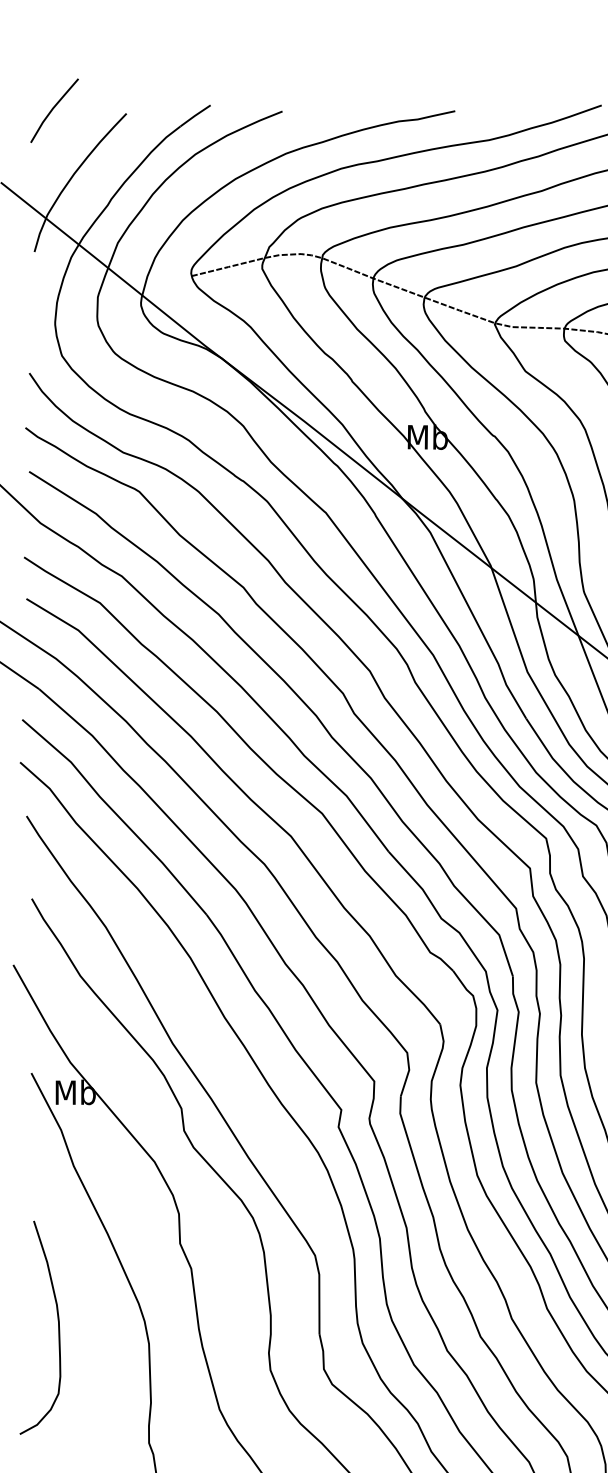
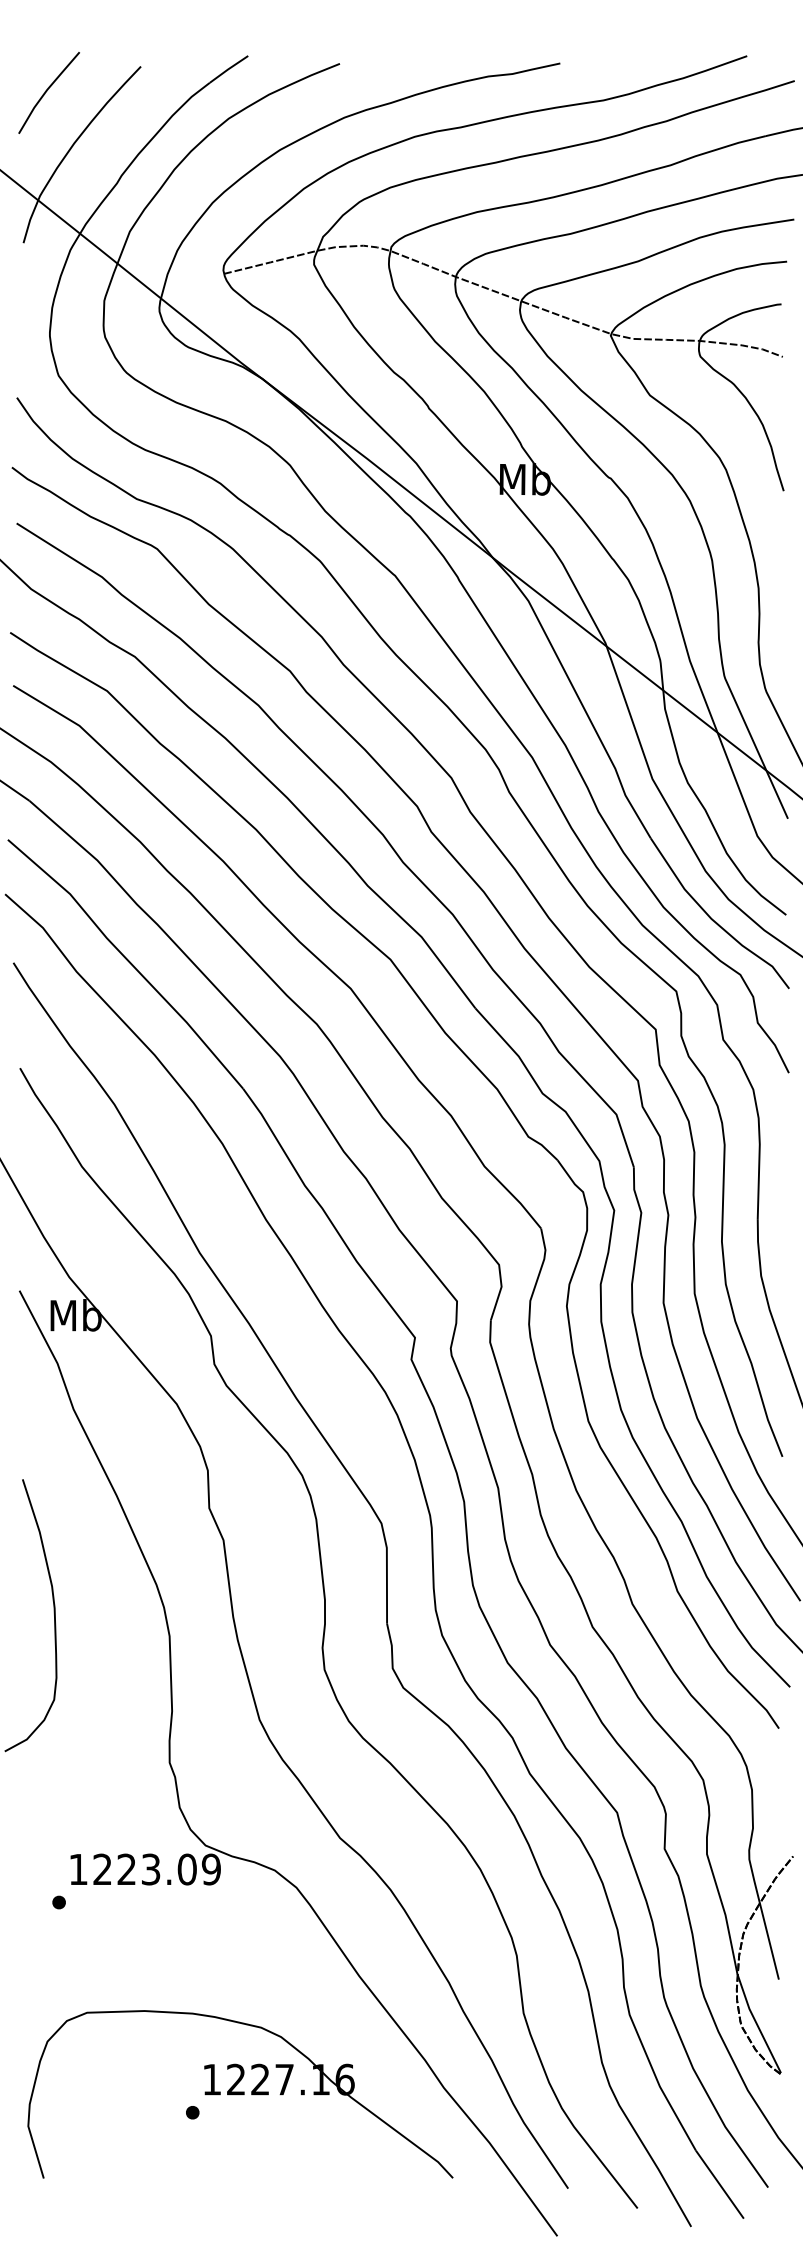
line: (53, 109) -> (47, 91), moved

